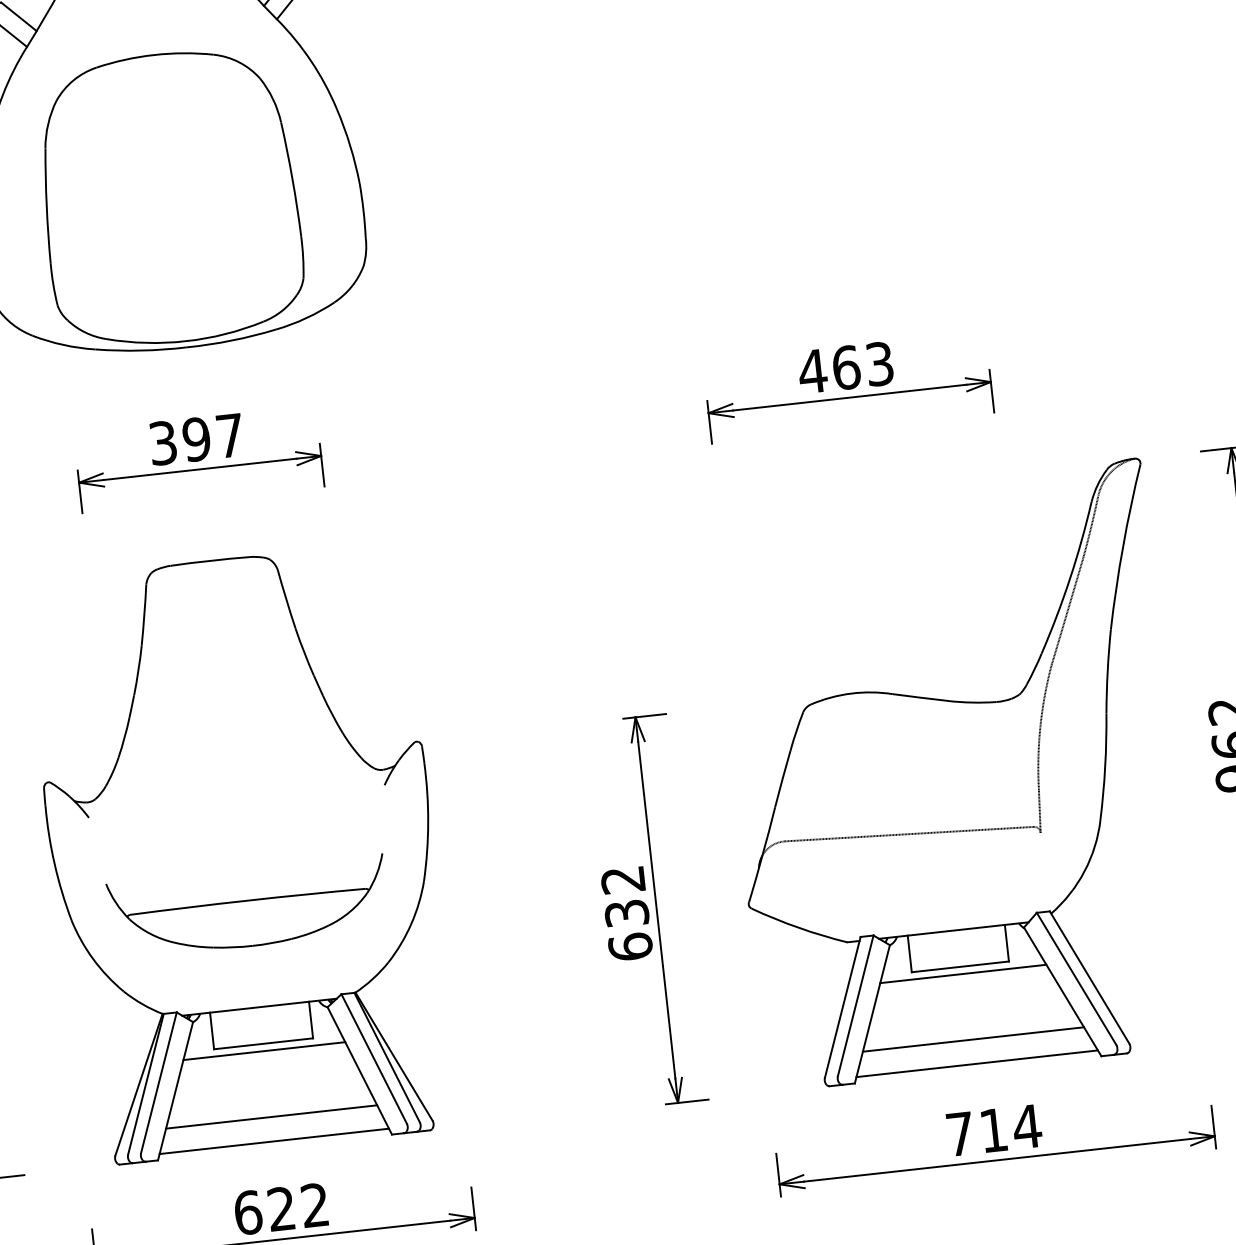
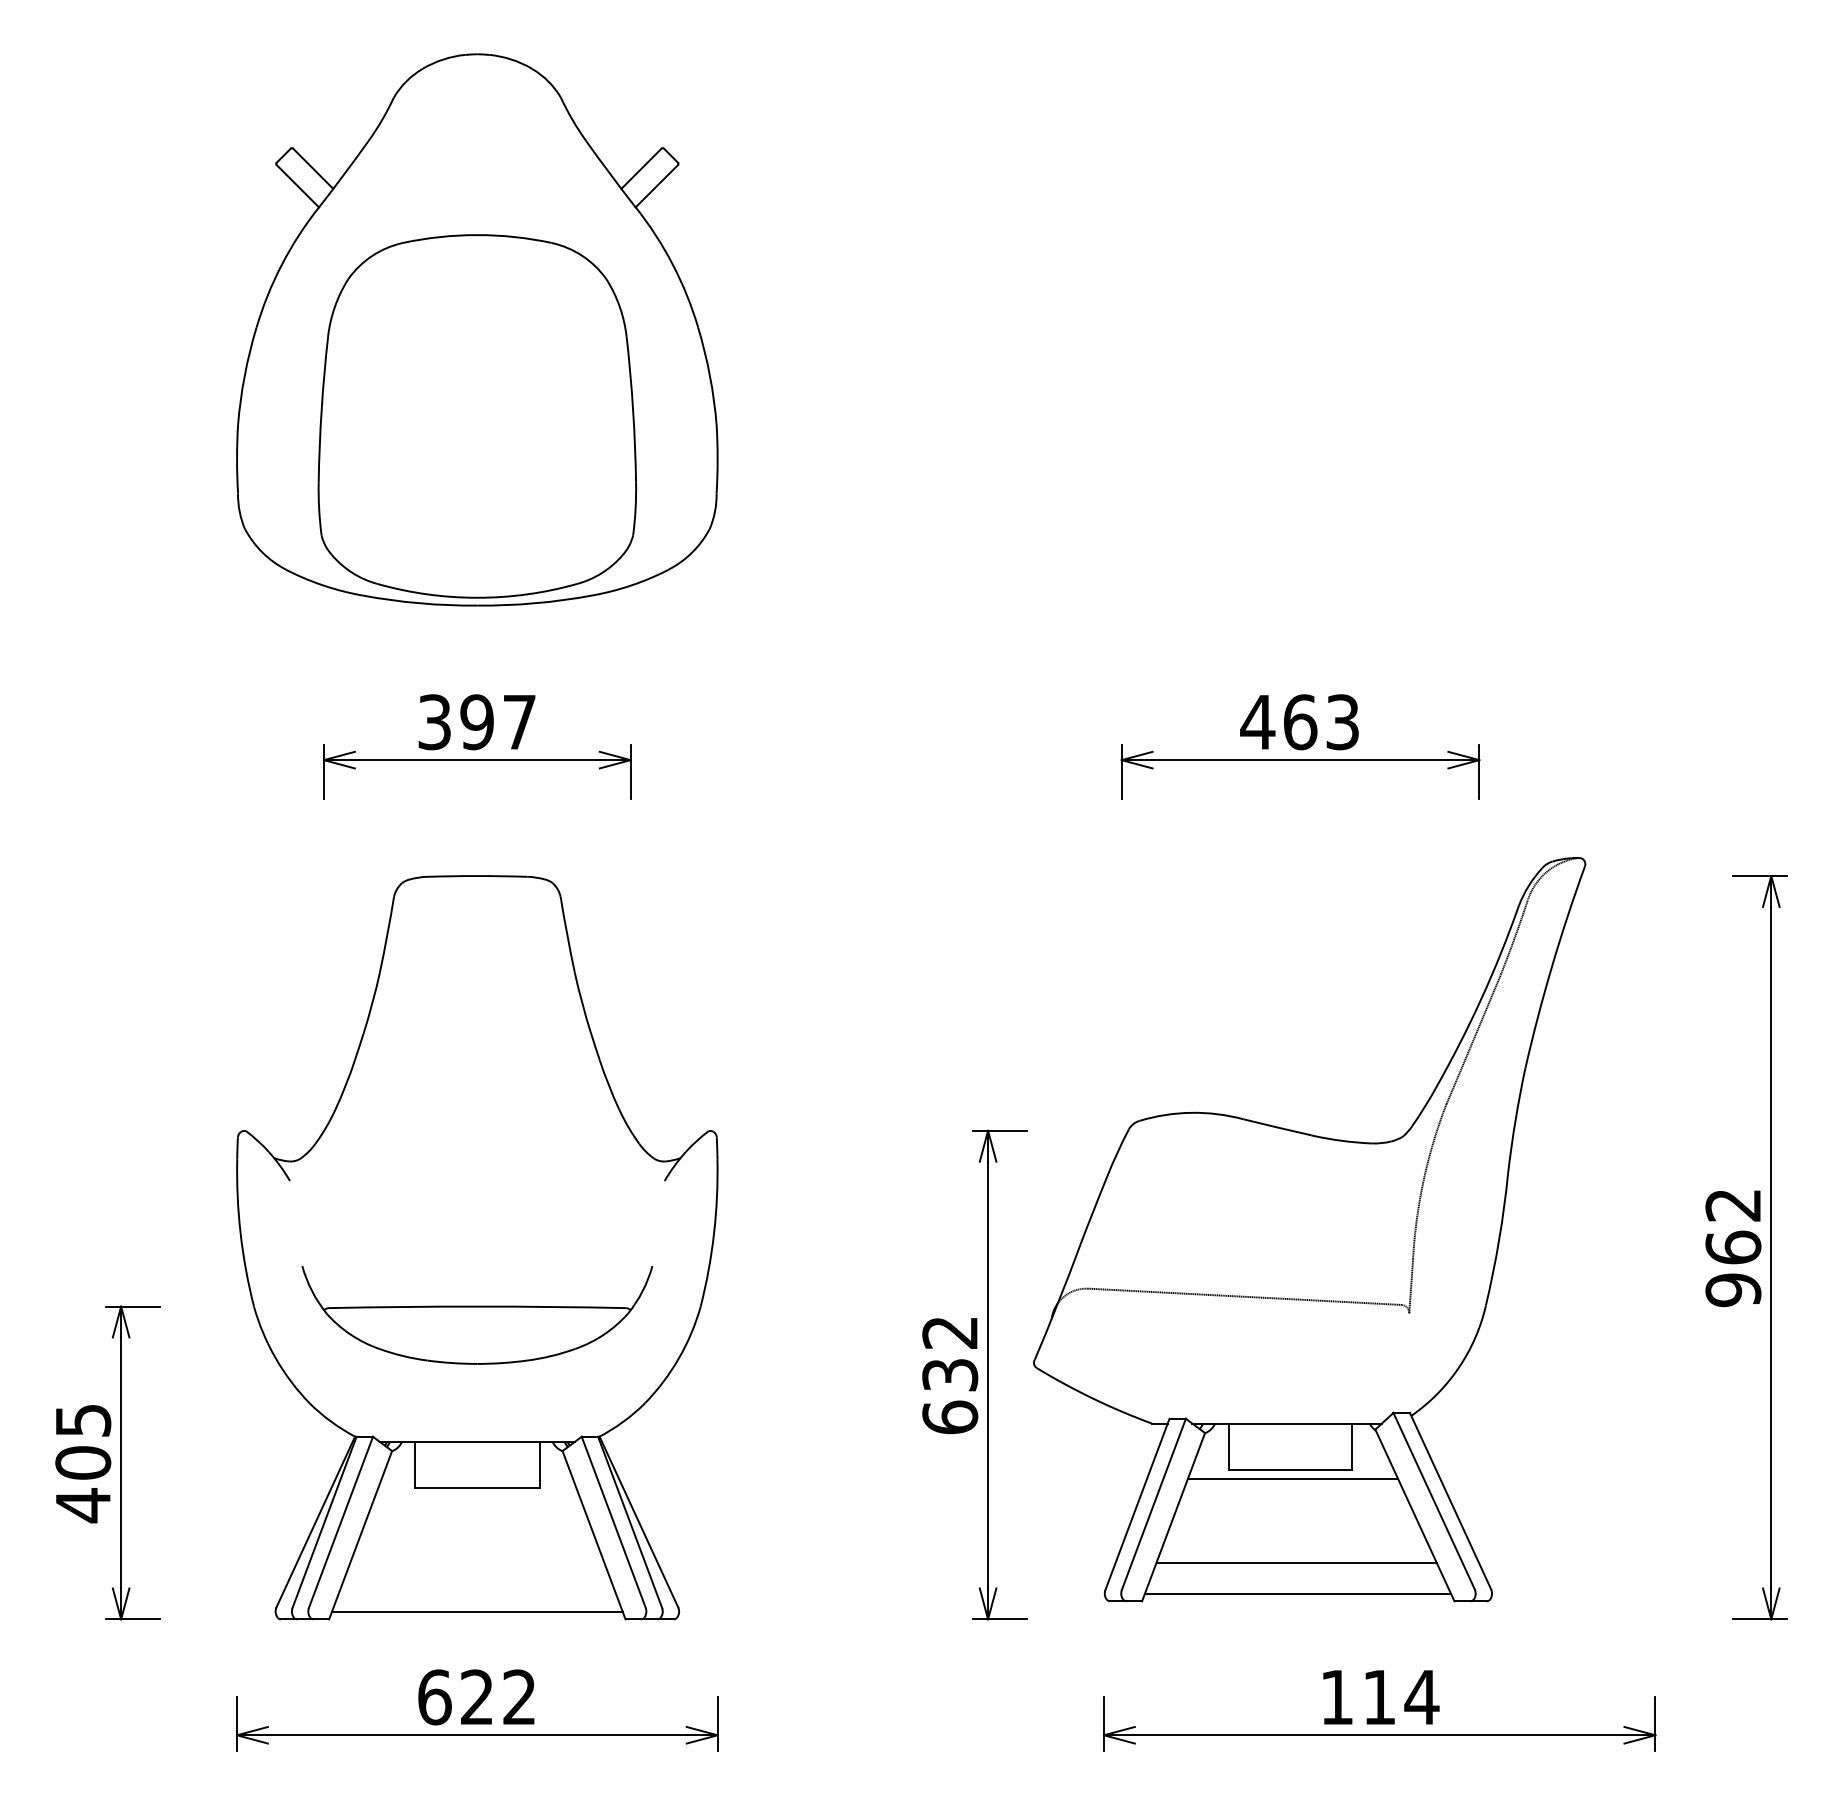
part: (954, 775) -> (1309, 1229), moved
line: (263, 1051) -> (476, 1497), removed
line: (271, 1116) -> (477, 1580), removed
text: (959, 1134) -> (1336, 1697), 714 -> 114

